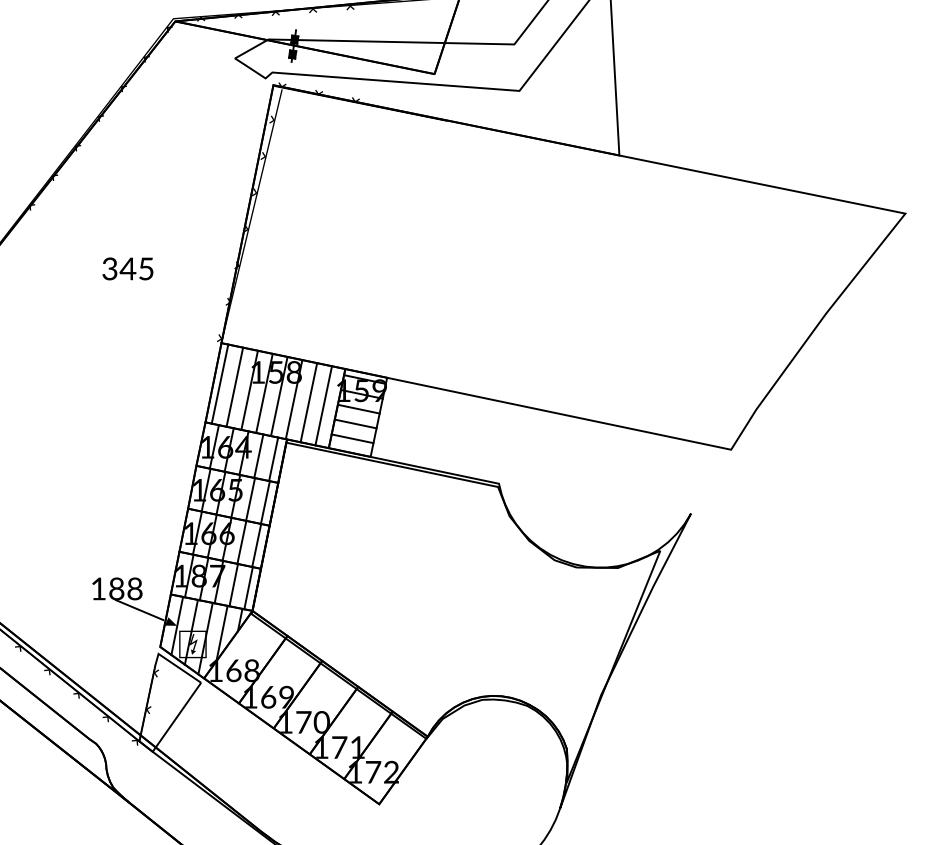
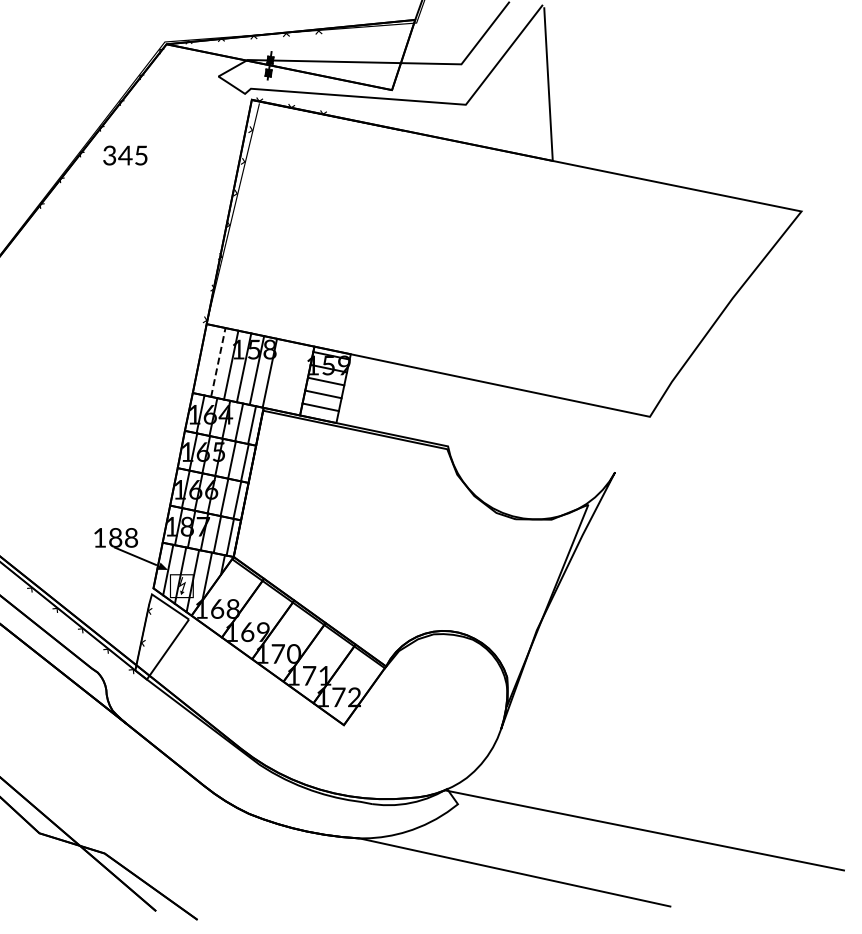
text: (128, 268) -> (125, 155), moved
line: (220, 383) -> (205, 359), removed
line: (235, 386) -> (218, 361), solid -> dashed
line: (308, 402) -> (282, 375), removed
line: (323, 405) -> (295, 378), removed

